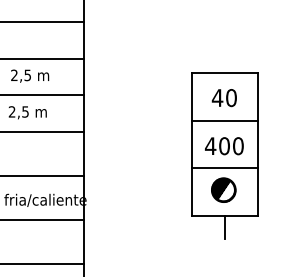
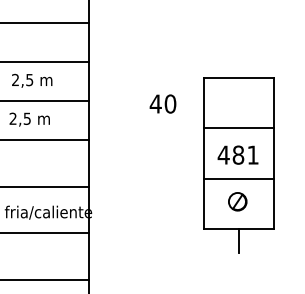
text: (223, 98) -> (162, 104), moved
text: (231, 146) -> (245, 155), 400 -> 481
part: (223, 189) -> (237, 201), size x0.7

